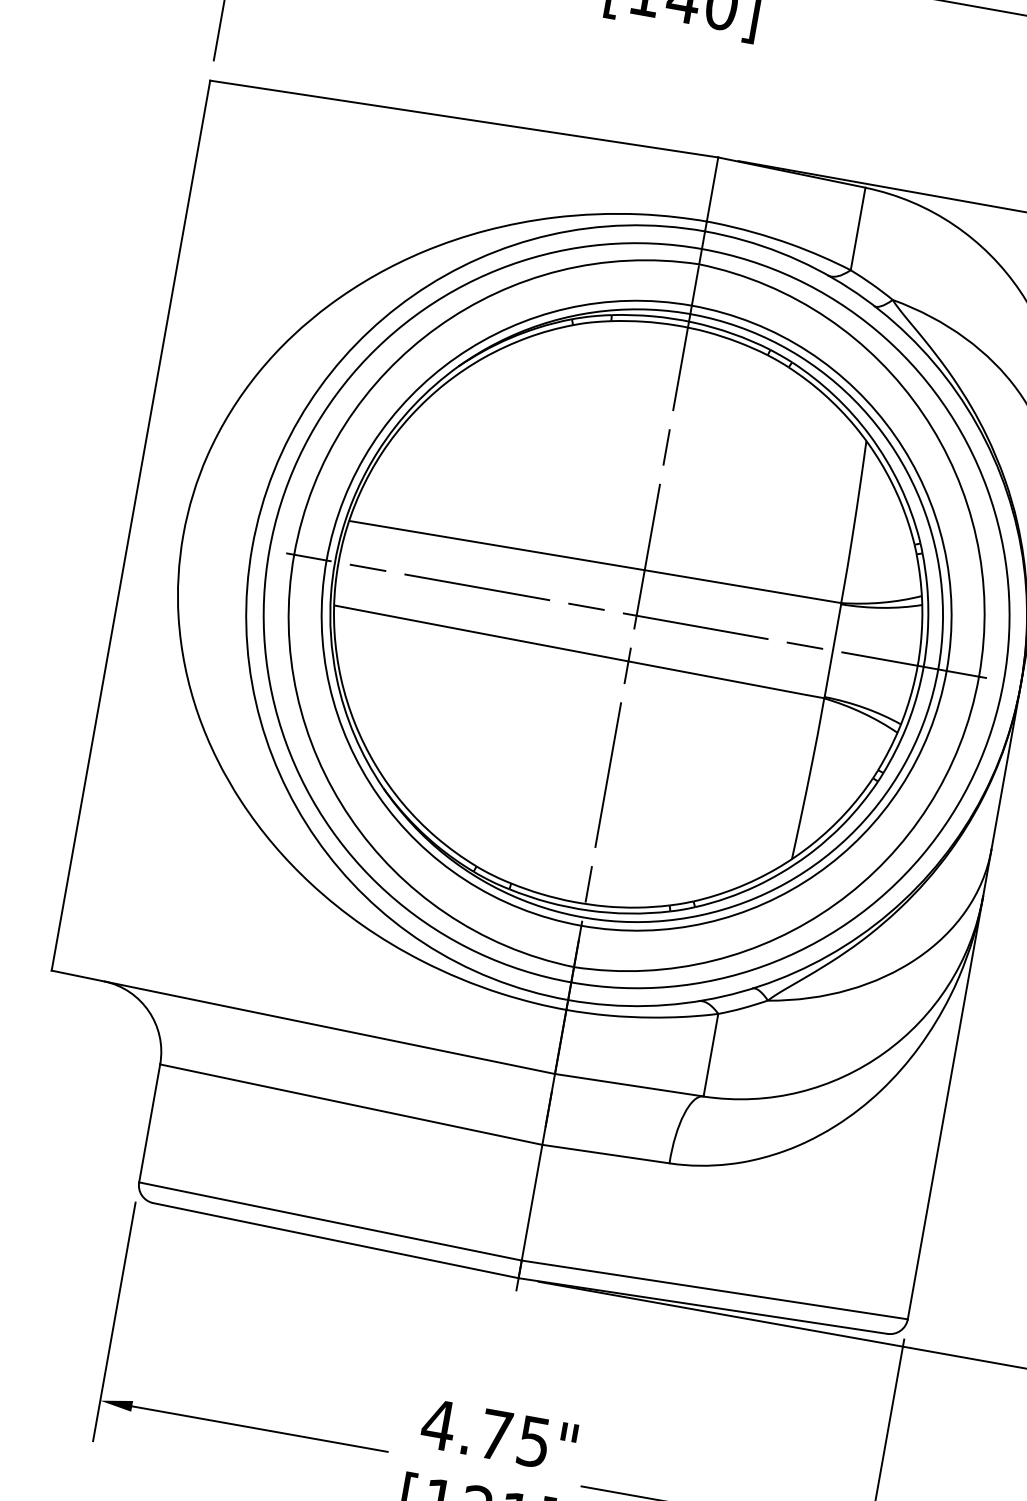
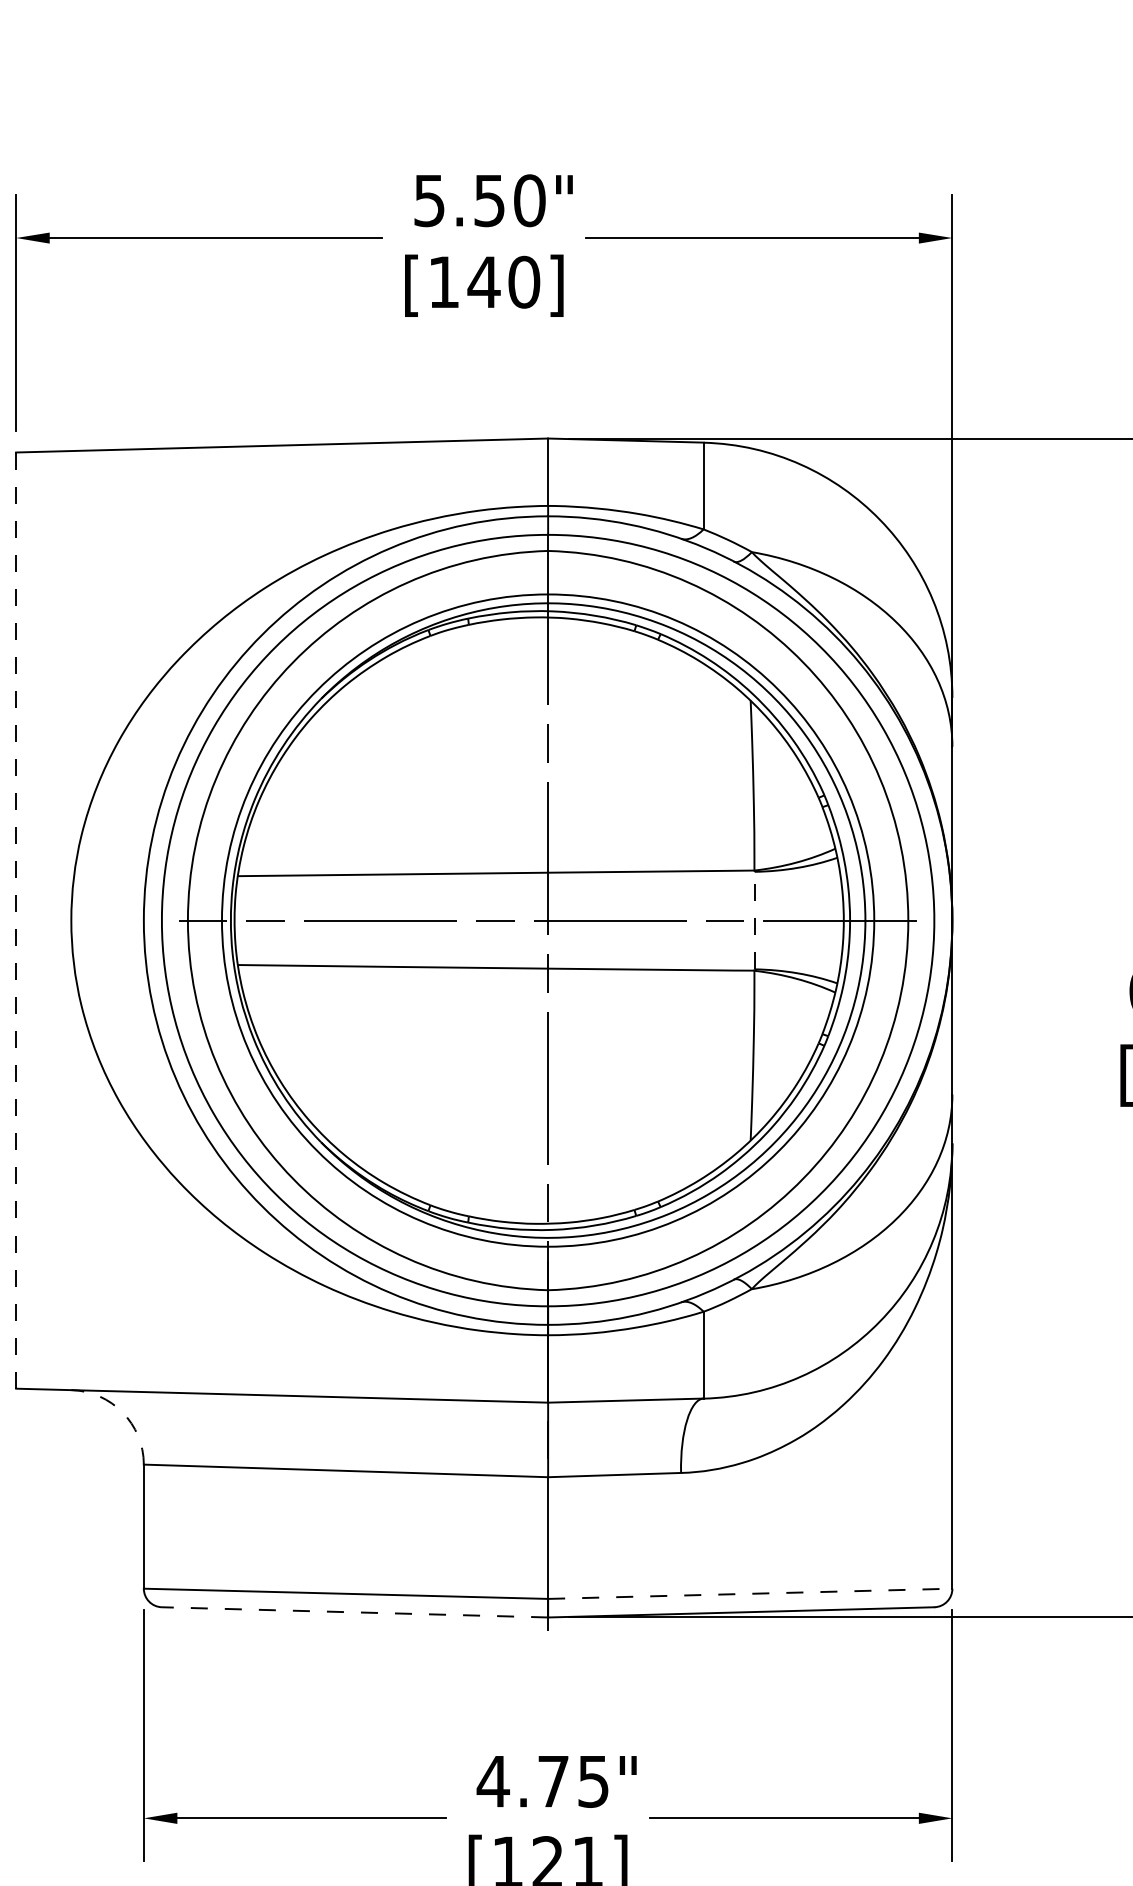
line: (131, 526) -> (16, 921), solid -> dashed
line: (832, 650) -> (754, 920), solid -> dashed
arc: (148, 1011) -> (122, 1412), solid -> dashed
line: (335, 1240) -> (354, 1612), solid -> dashed
line: (715, 1289) -> (750, 1593), solid -> dashed

